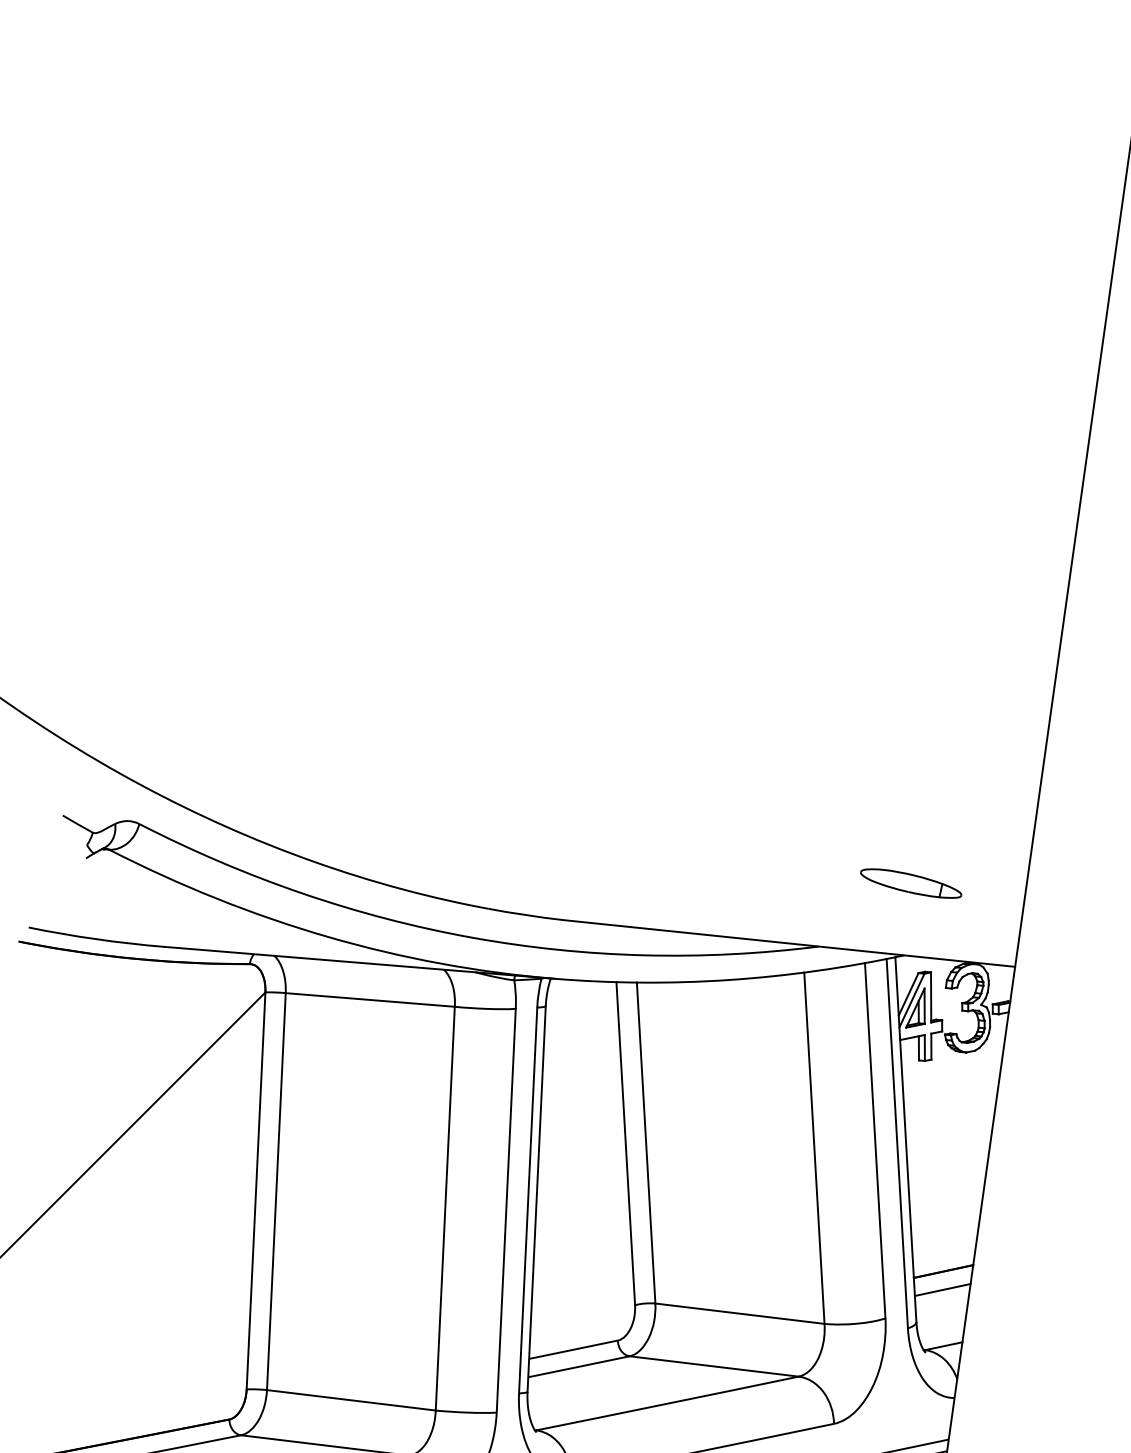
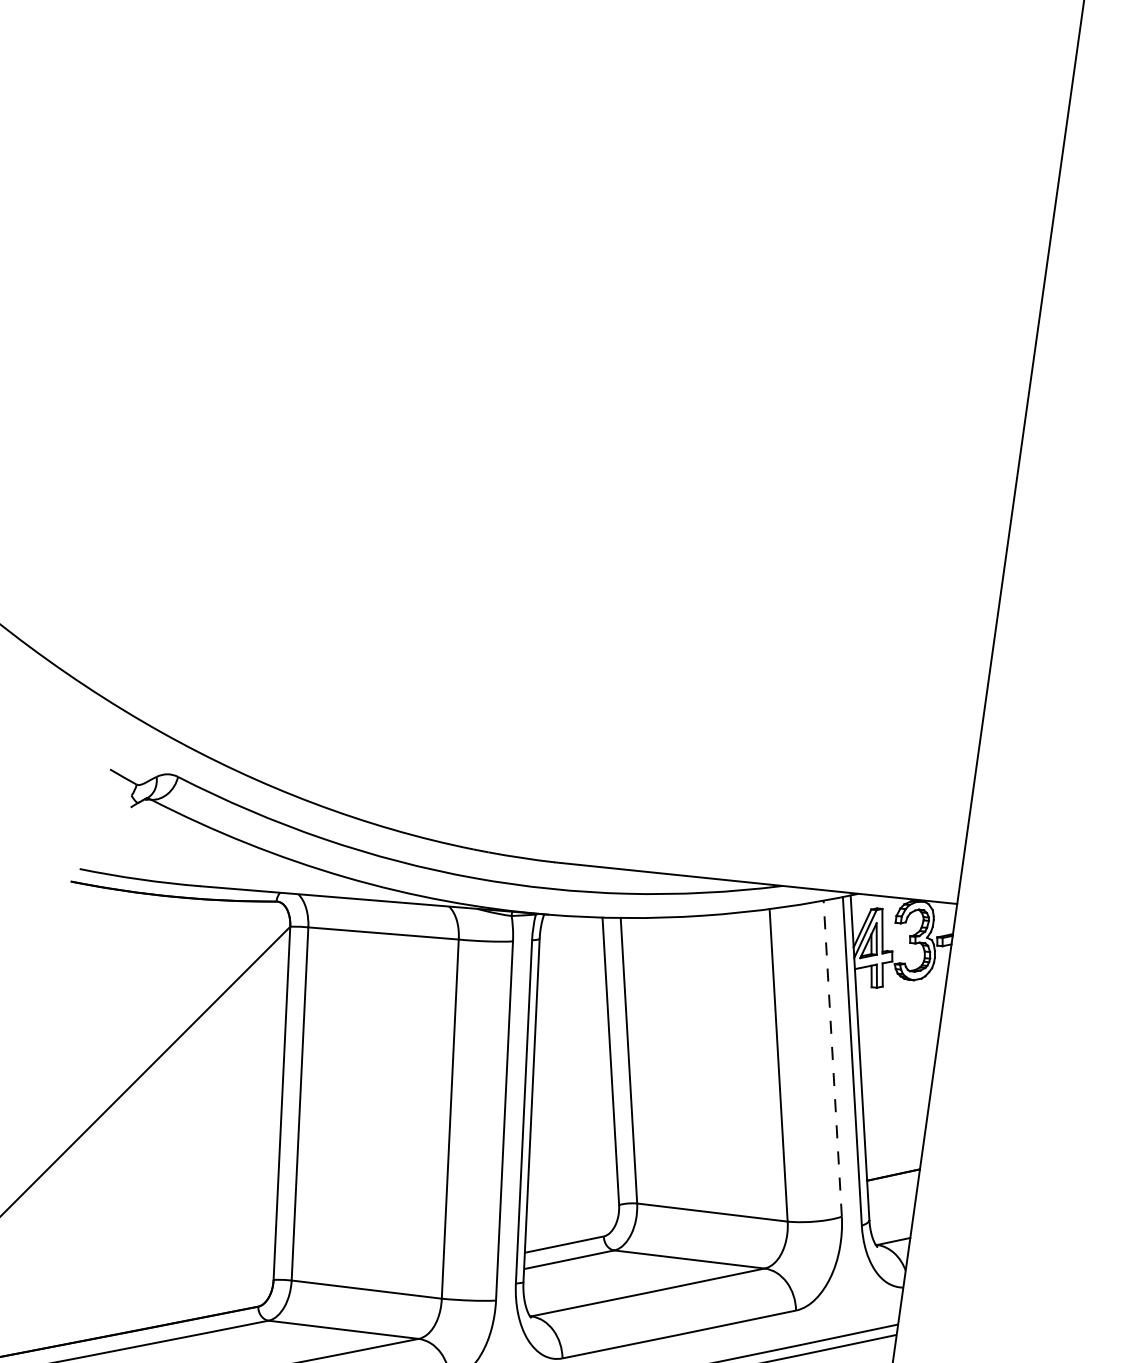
part: (910, 883) -> (864, 829), removed
line: (874, 1140) -> (832, 1058), solid -> dashed
line: (942, 1290) -> (892, 1191), removed

